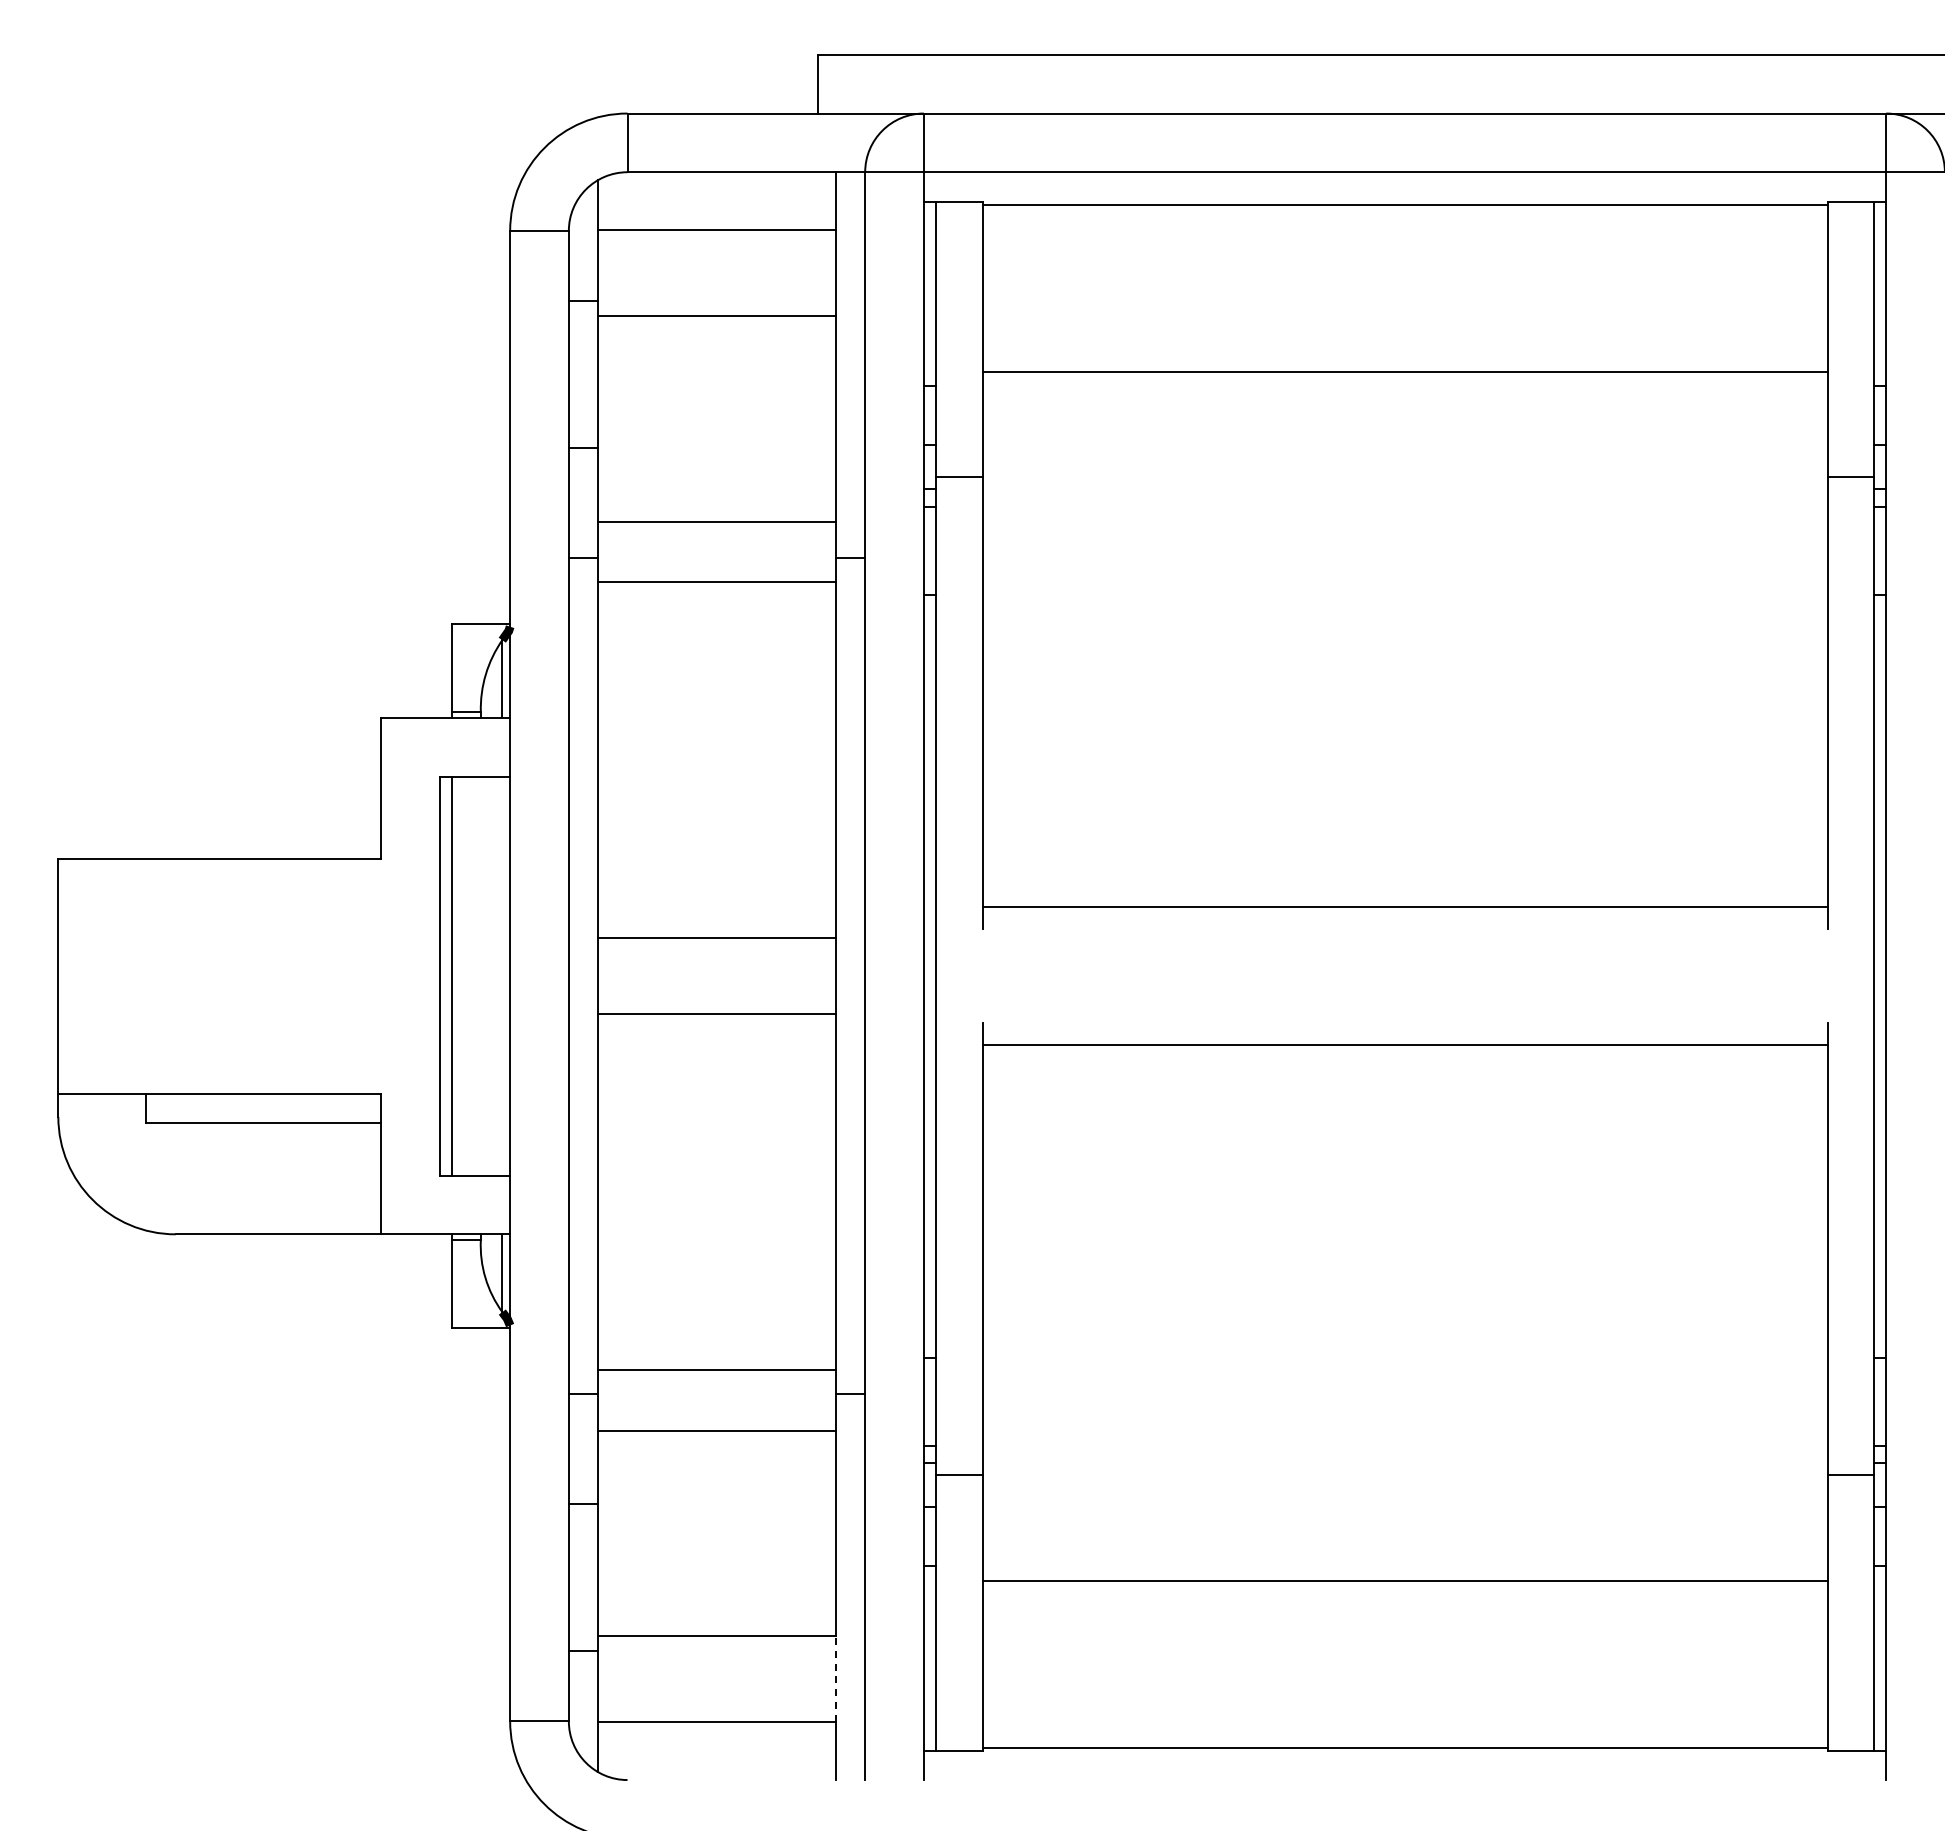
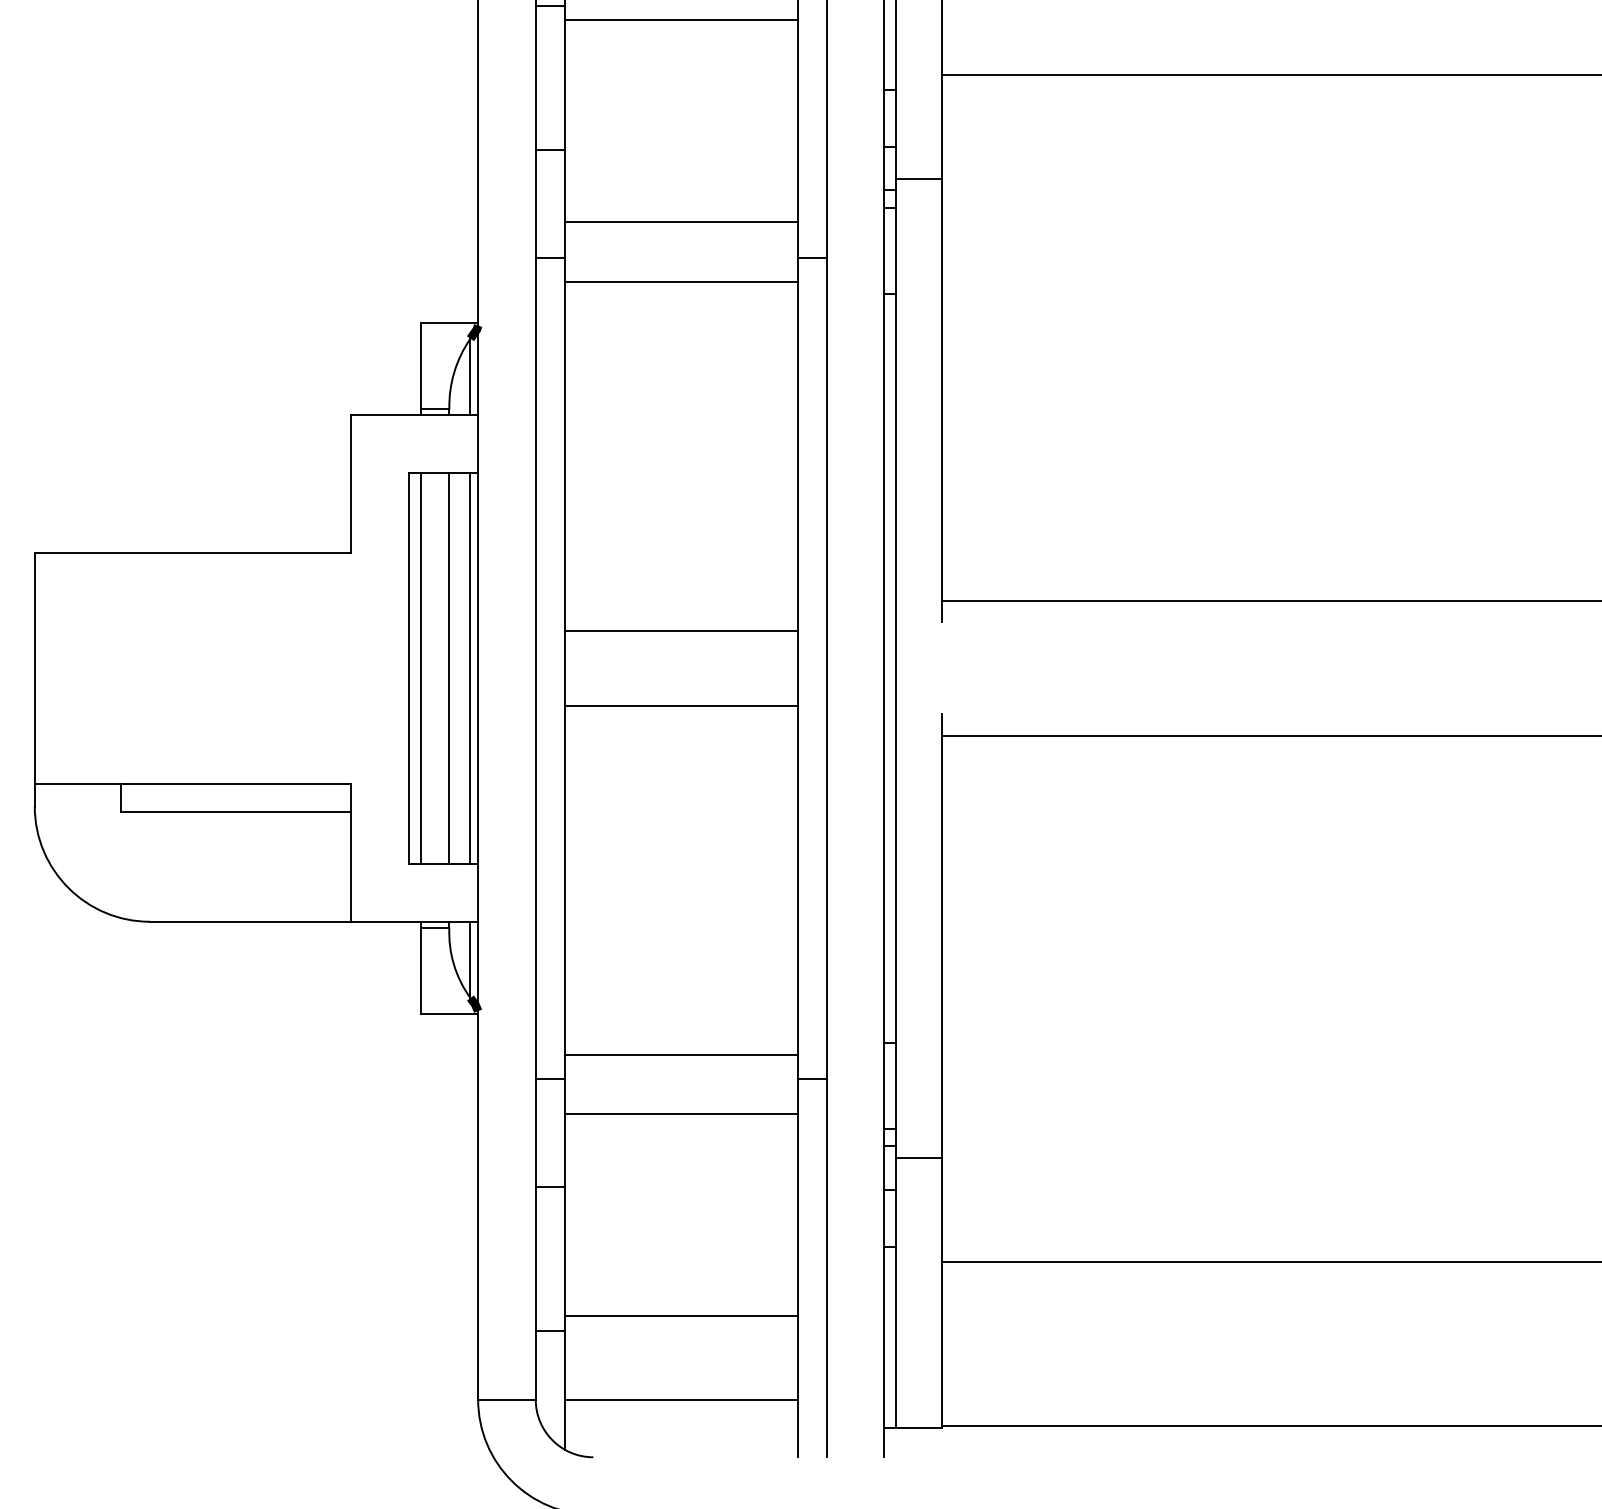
line: (480, 975) -> (449, 667), added
line: (502, 975) -> (470, 667), added
line: (835, 1679) -> (797, 1358), dashed -> solid

